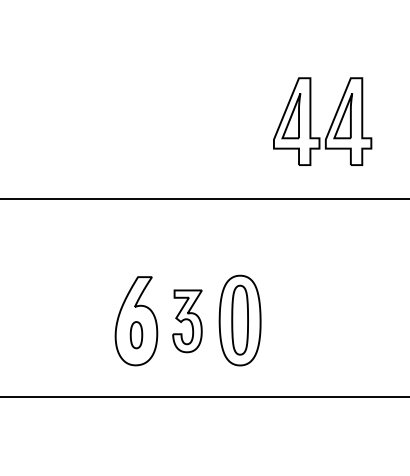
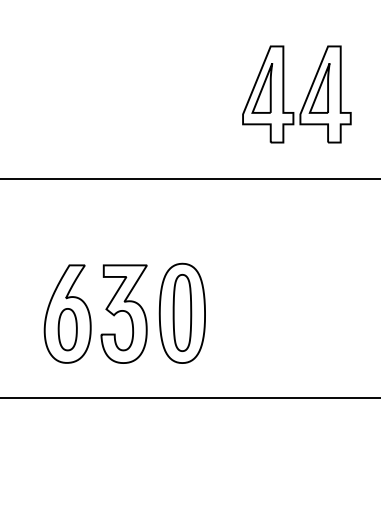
part: (330, 125) -> (305, 98), moved
part: (187, 321) -> (124, 314), size x1.43
part: (136, 334) -> (67, 328), size x1.43

